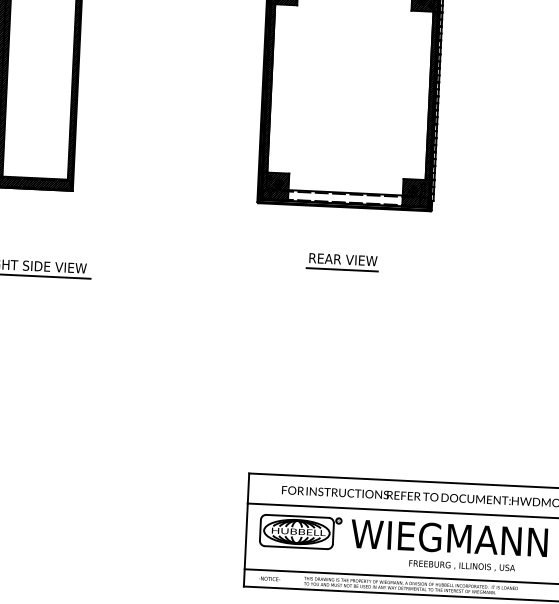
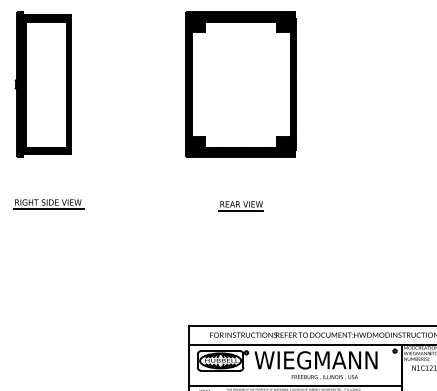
hatch: (344, 197) -> (240, 150), added
part: (341, 262) -> (240, 206), moved

